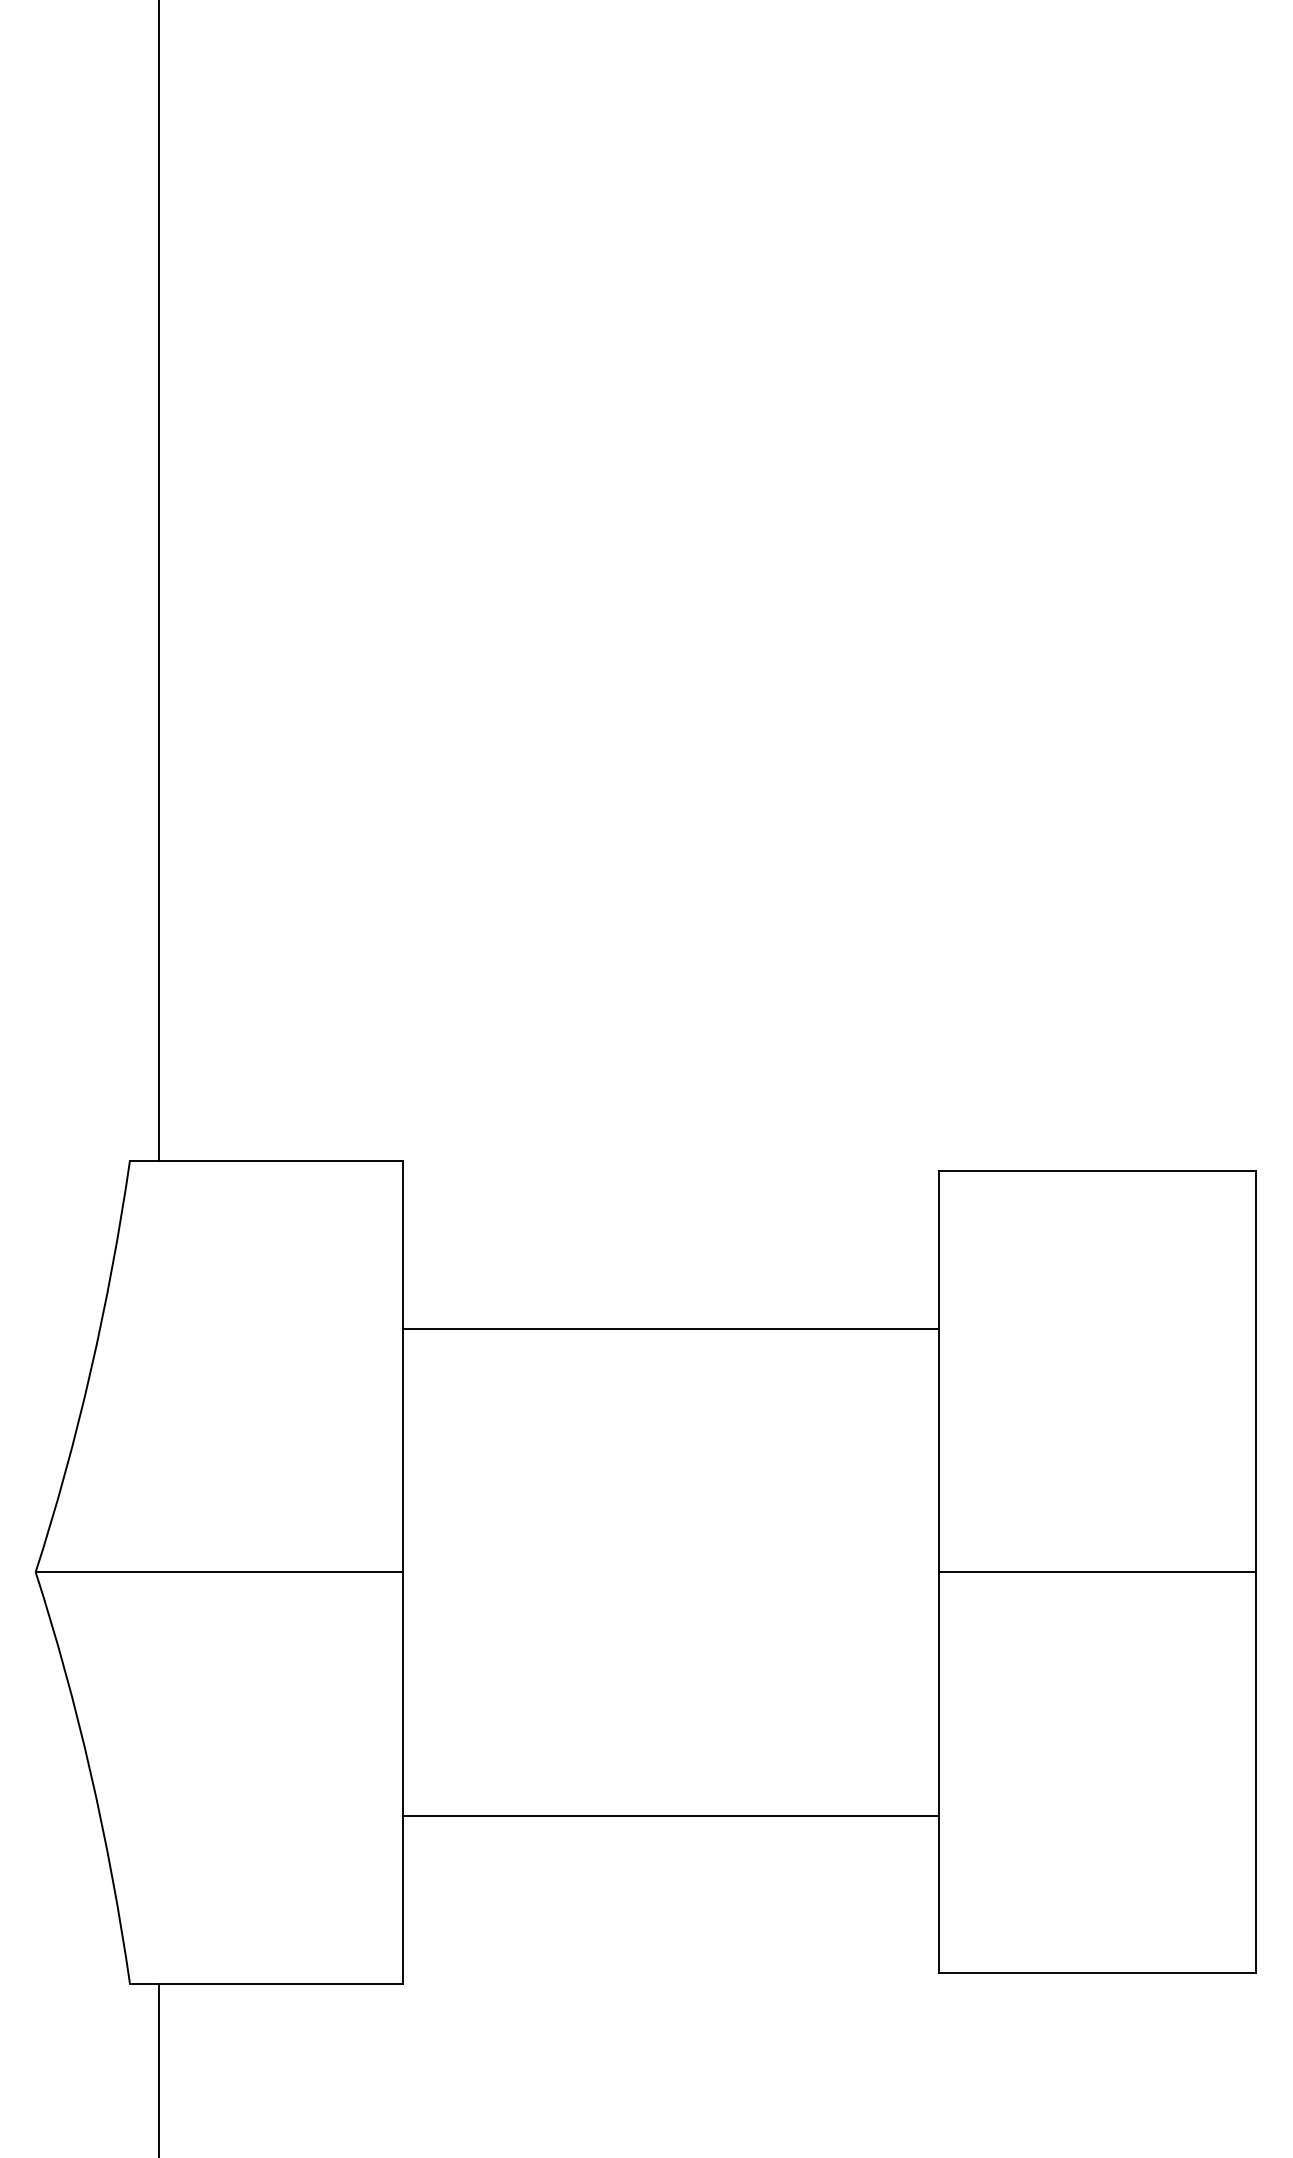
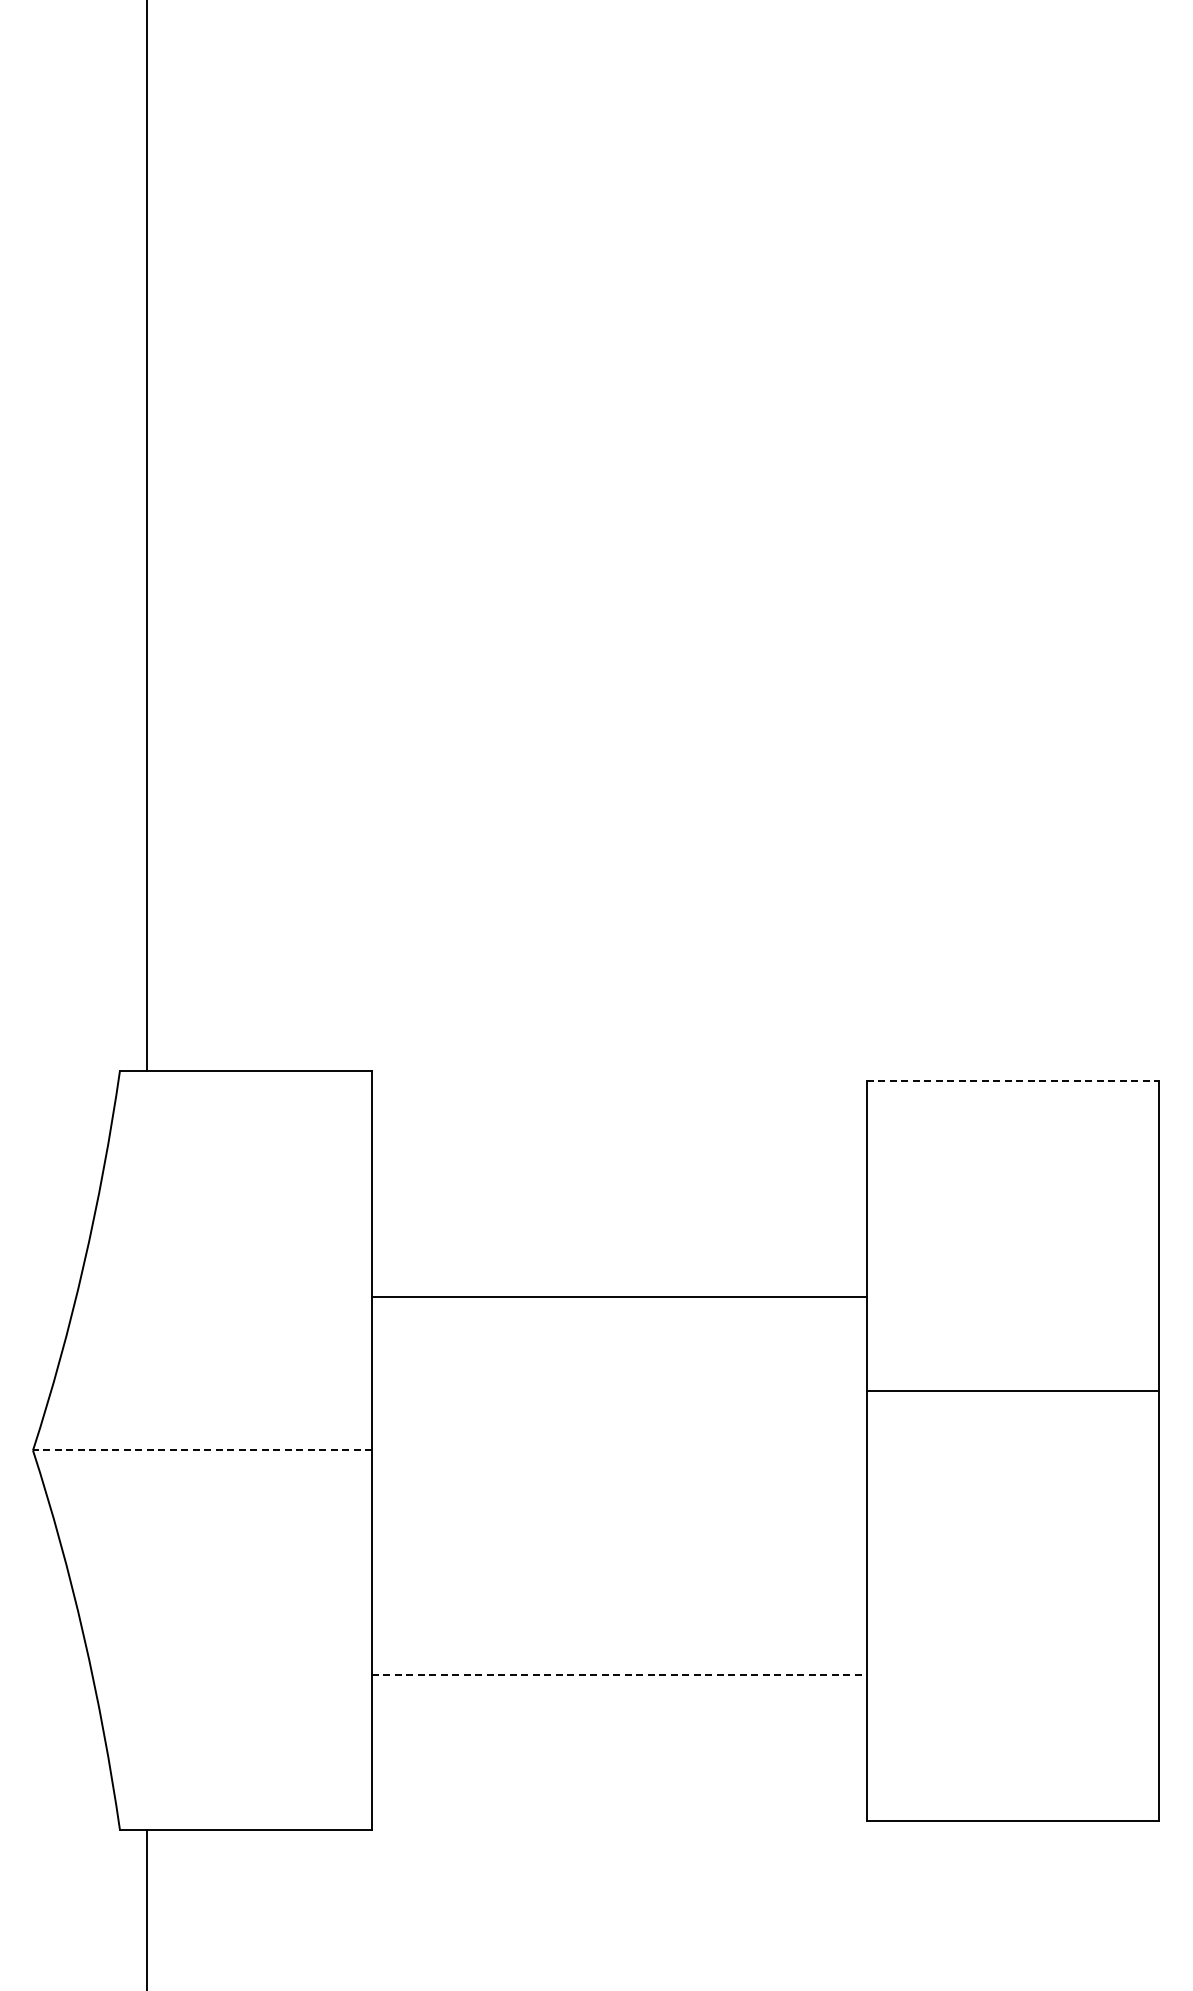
line: (1098, 1171) -> (1013, 1080), solid -> dashed
line: (670, 1328) -> (618, 1296), moved
line: (218, 1572) -> (201, 1450), solid -> dashed
line: (1097, 1572) -> (1012, 1390), moved
line: (671, 1816) -> (619, 1675), solid -> dashed

